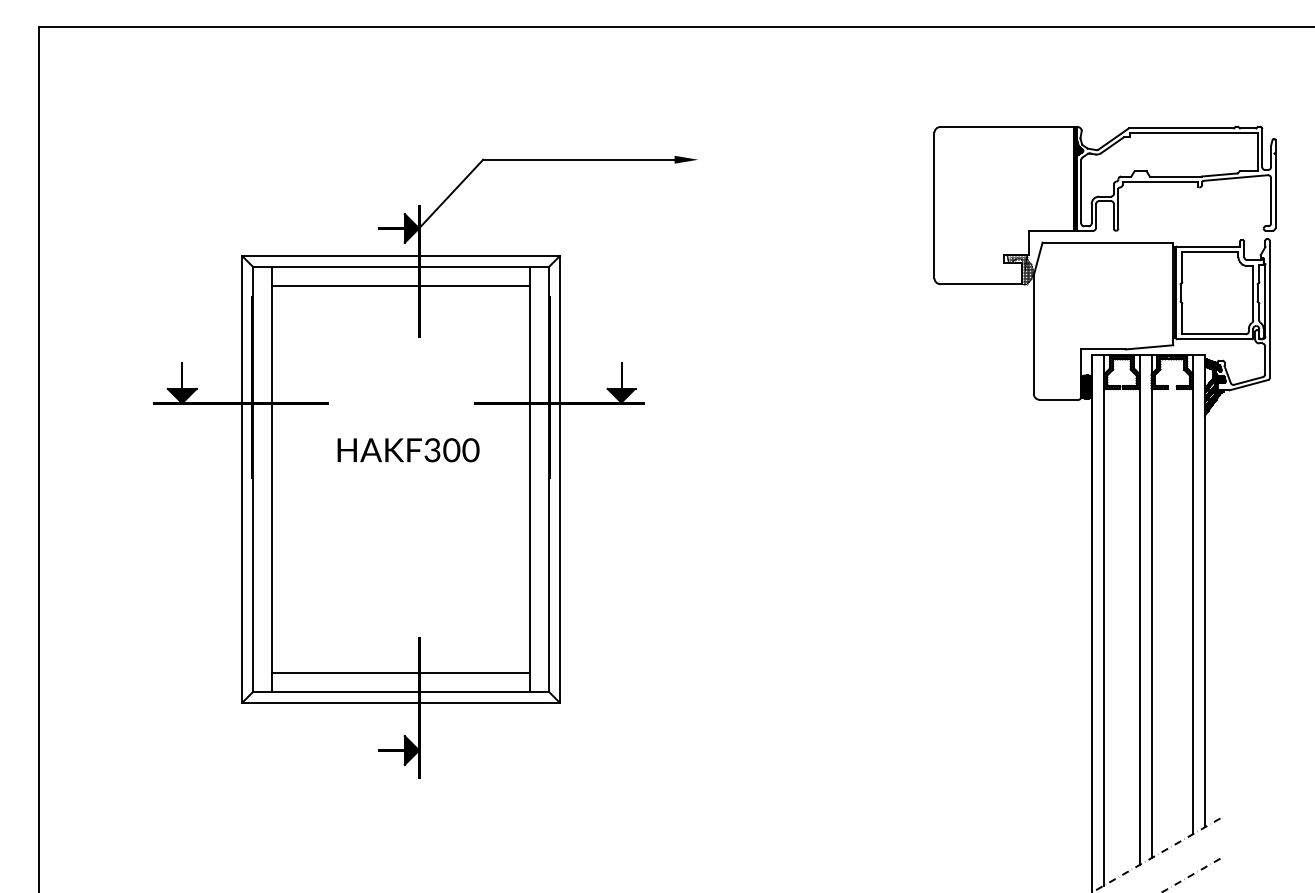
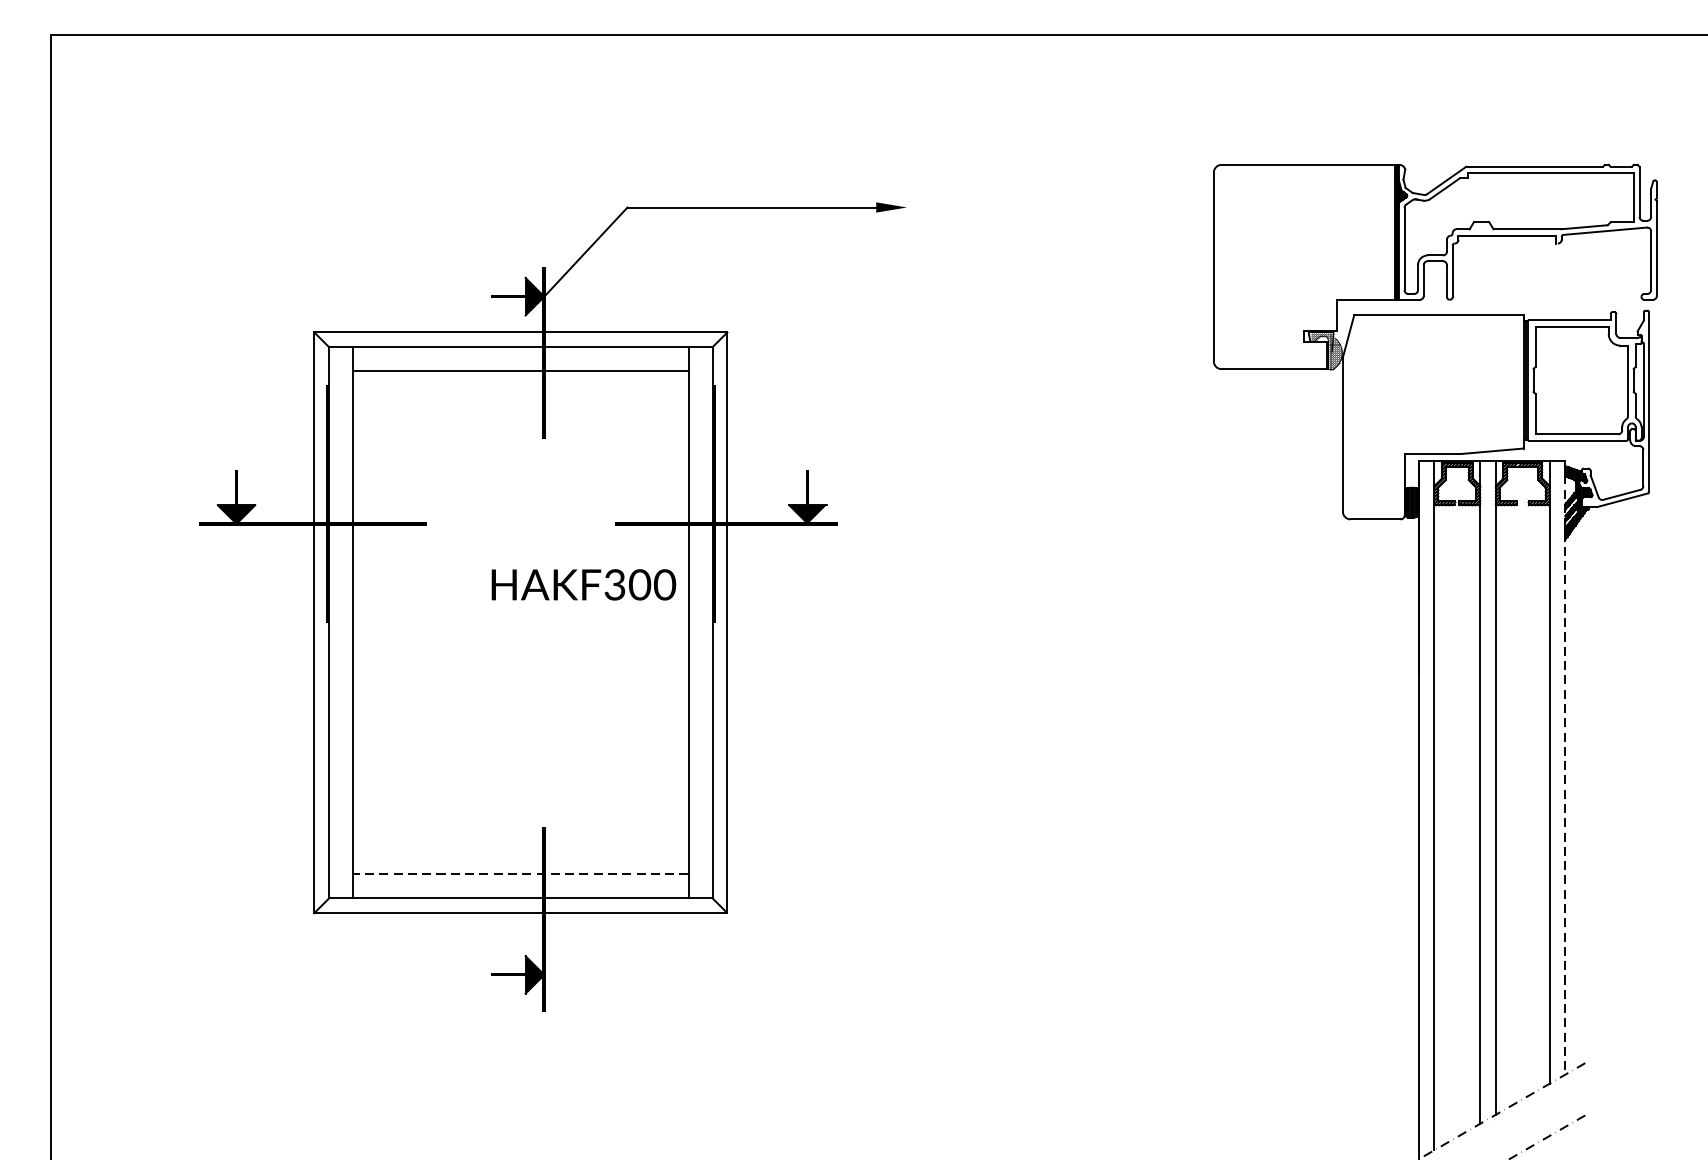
text: (408, 450) -> (583, 585), moved
line: (1204, 591) -> (1564, 768), solid -> dashed
line: (400, 673) -> (520, 874), solid -> dashed

